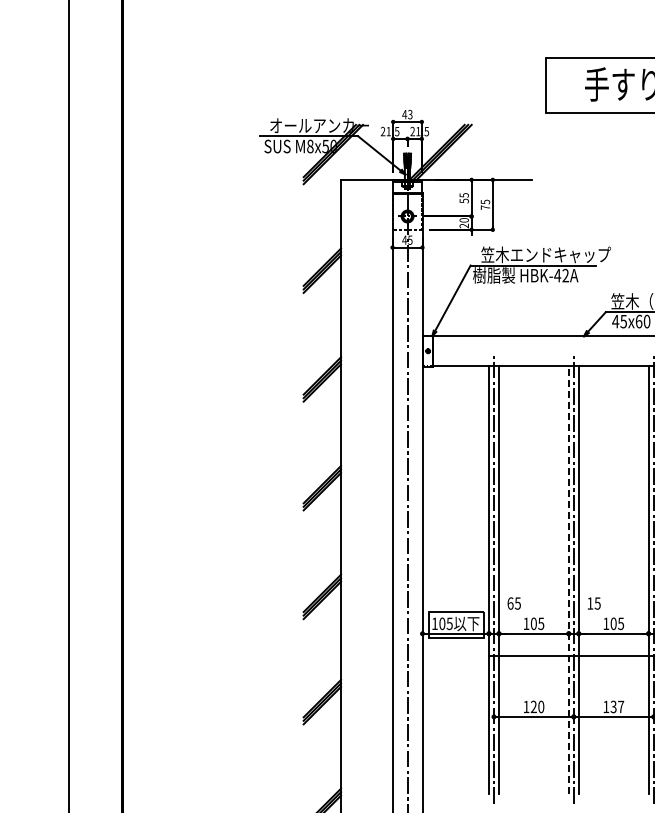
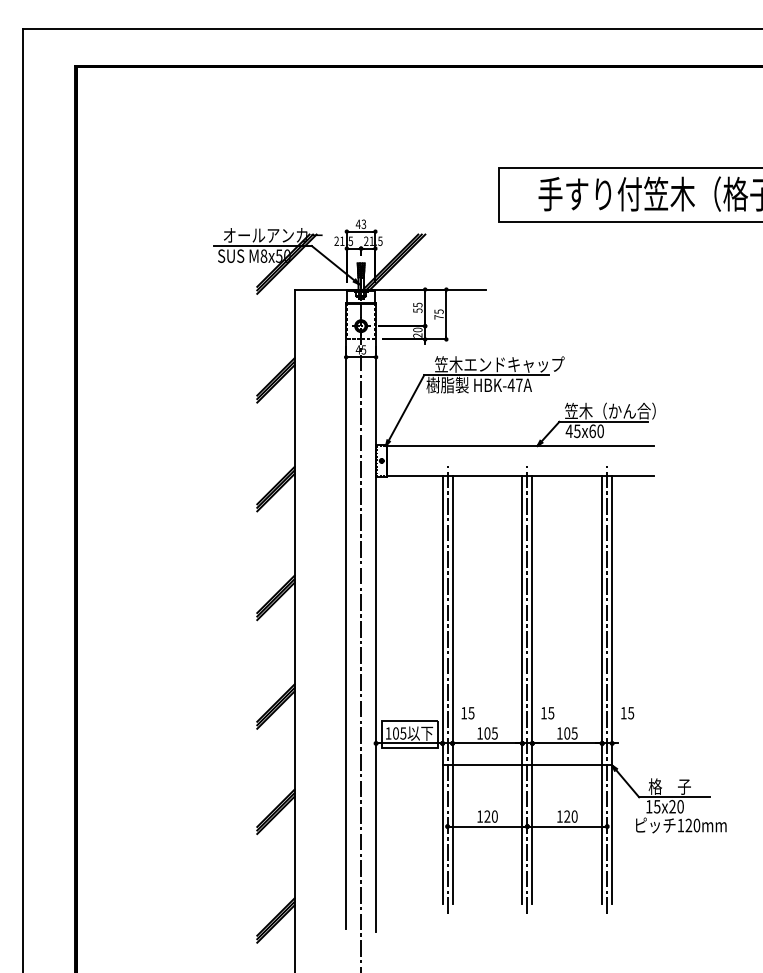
text: (565, 274) -> (519, 384), HBK-42A -> HBK-47A
line: (568, 579) -> (522, 689), dashed -> solid
text: (510, 603) -> (464, 713), 65 -> 15
text: (616, 706) -> (570, 816), 137 -> 120

